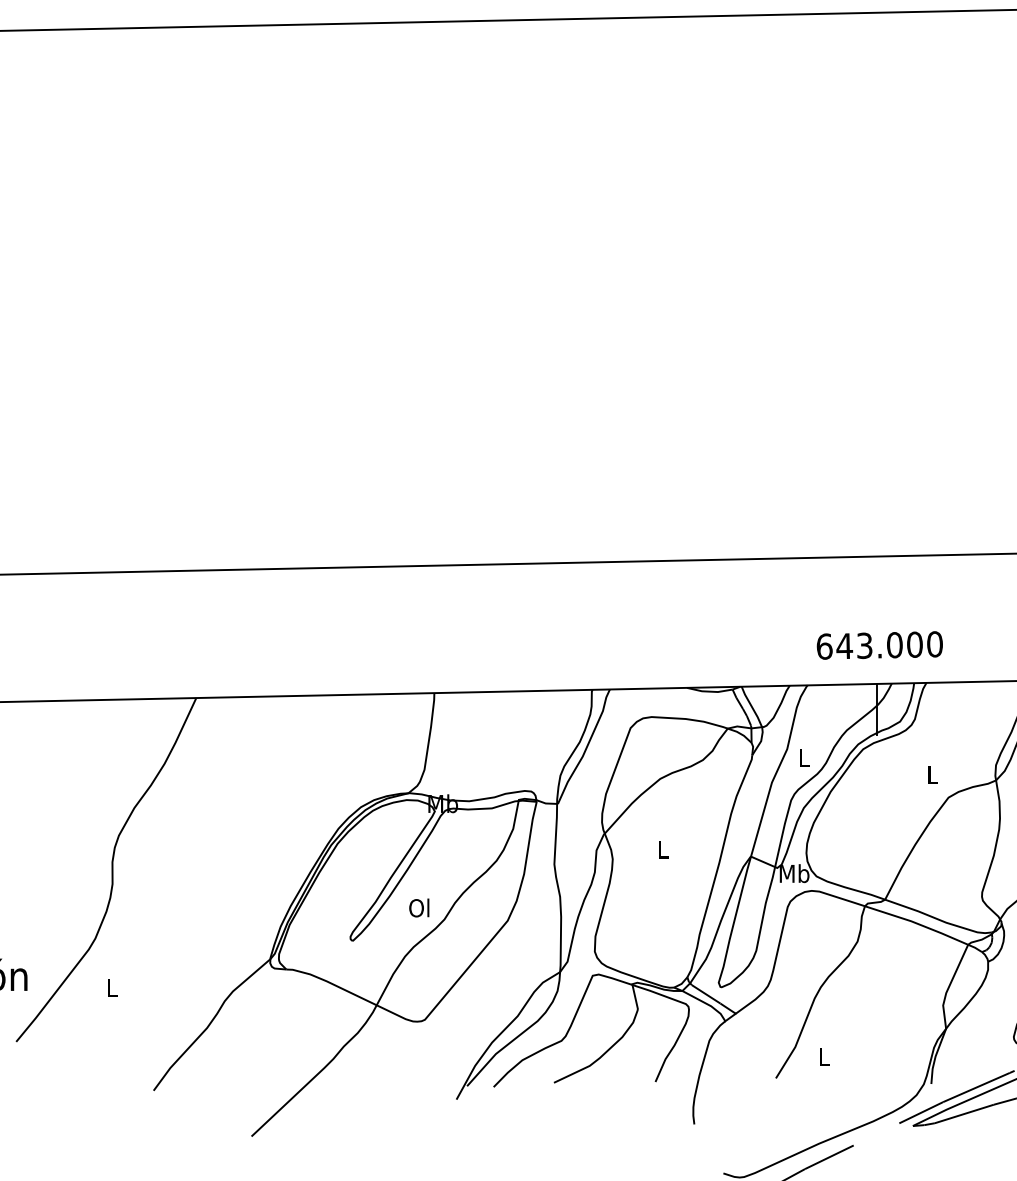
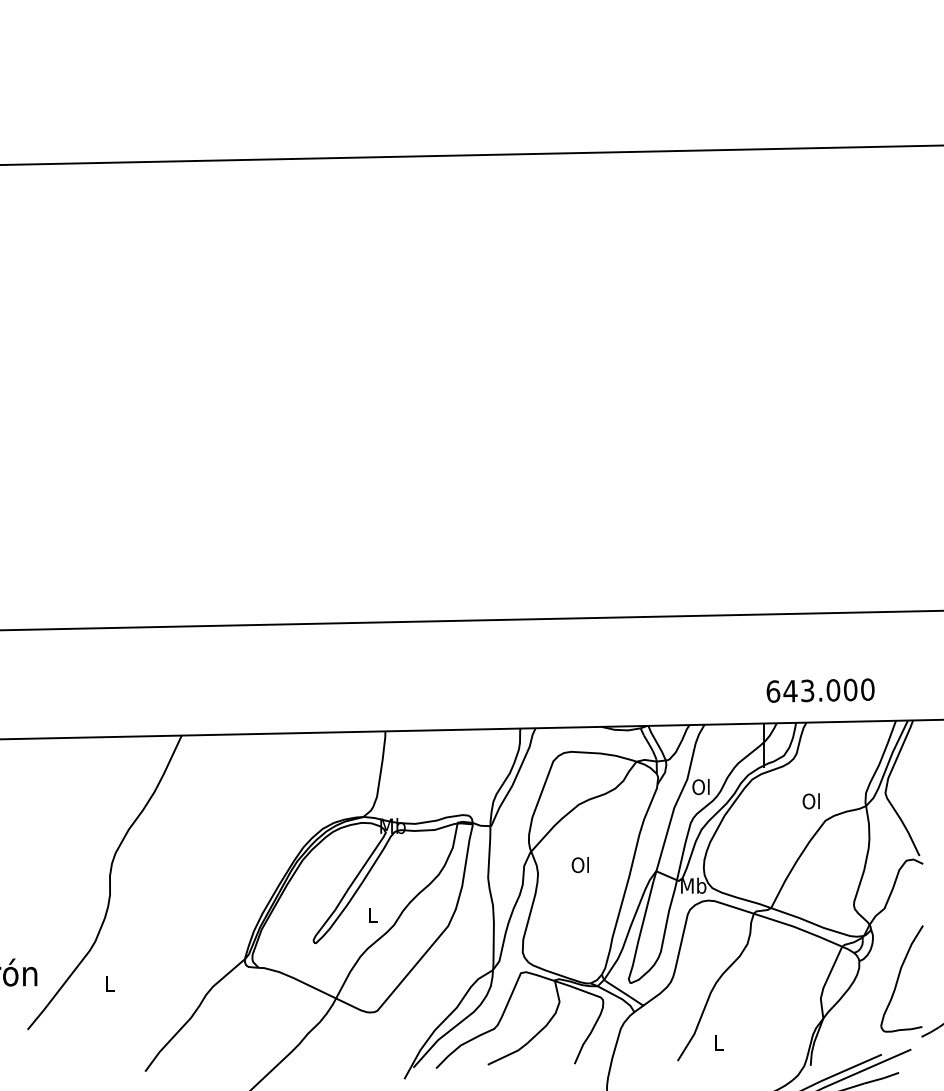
text: (879, 645) -> (820, 690), moved
text: (802, 758) -> (700, 787), L -> Ol
text: (931, 775) -> (810, 801), L -> Ol
text: (661, 849) -> (579, 865), L -> Ol
text: (419, 908) -> (372, 915), Ol -> L

